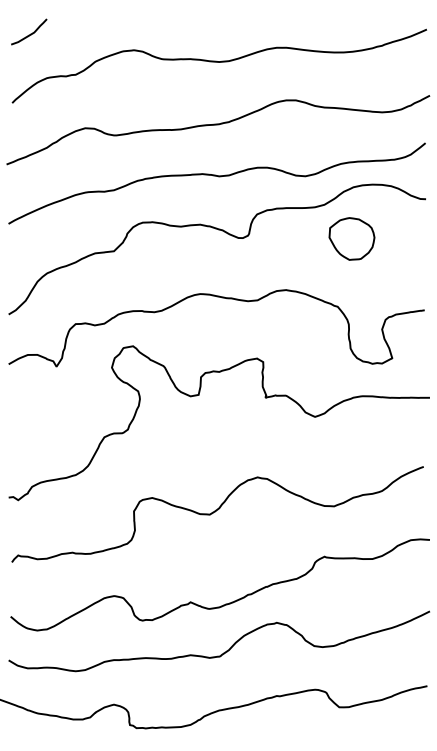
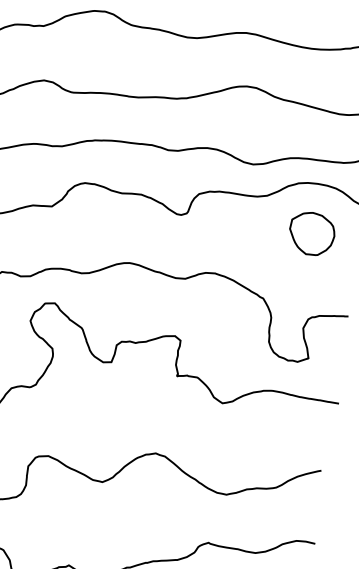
part: (351, 238) -> (311, 233), moved

